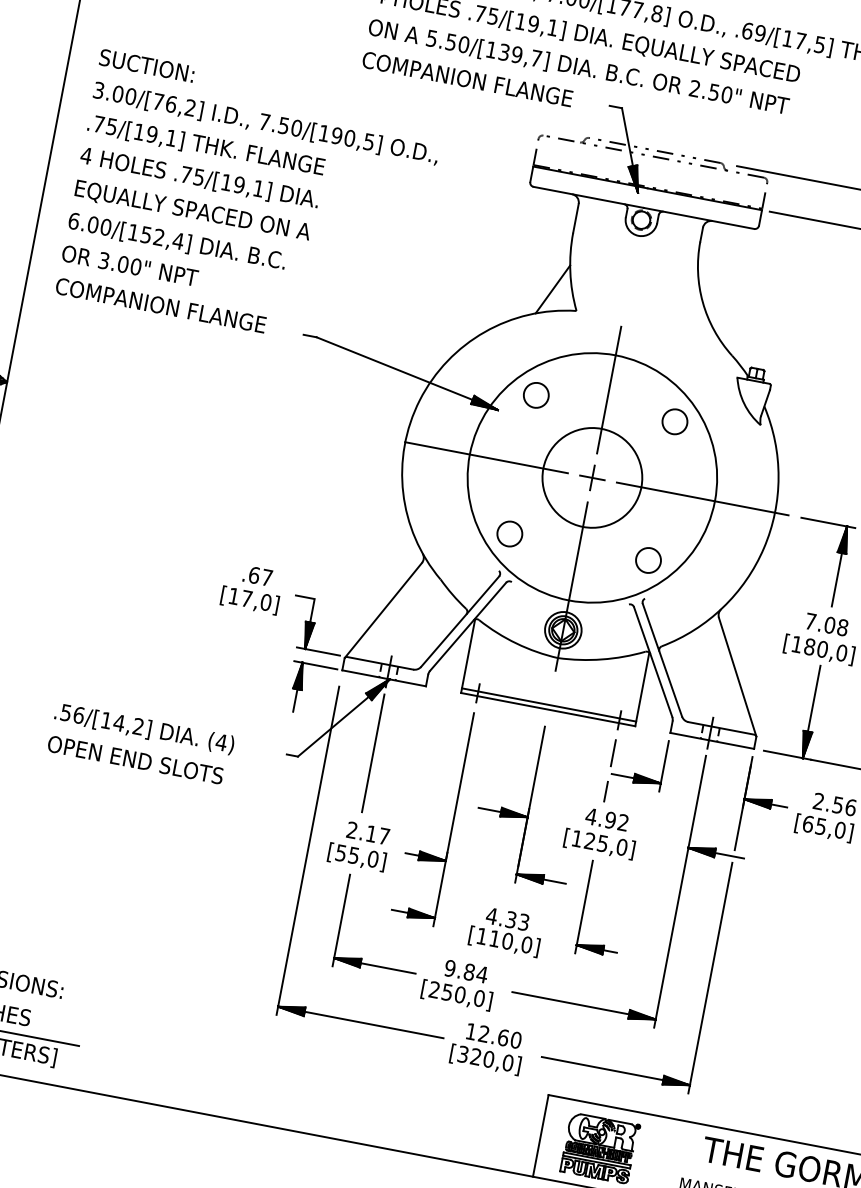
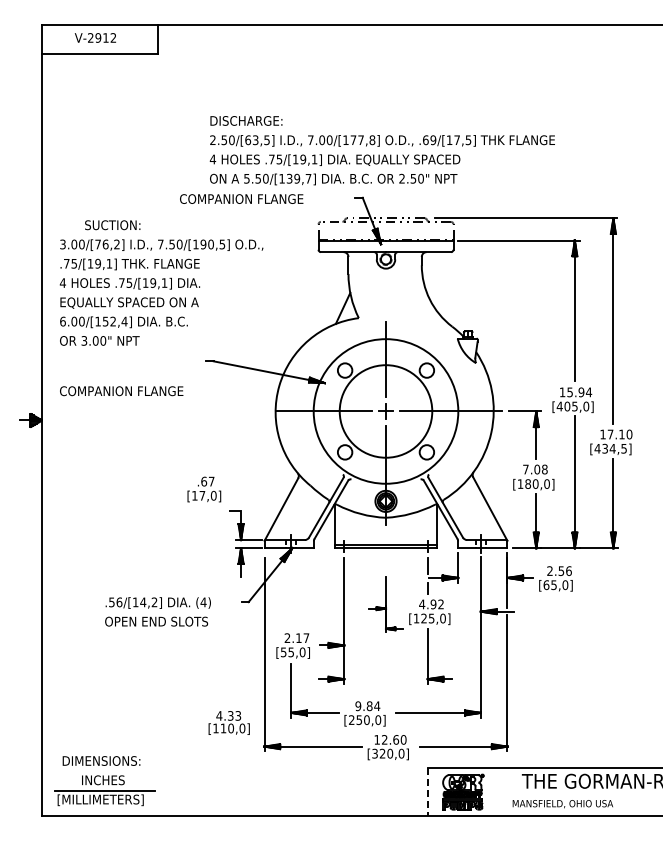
text: (146, 66) -> (112, 225), moved
text: (467, 78) -> (241, 198), moved
text: (160, 306) -> (121, 391), moved
circle: (591, 477) -> (385, 411), size x1.6
text: (252, 588) -> (204, 489), moved
line: (374, 752) -> (291, 591), removed
part: (529, 803) -> (385, 603), size x0.6
text: (505, 930) -> (228, 722), moved
line: (541, 1137) -> (428, 792), solid -> dashed

